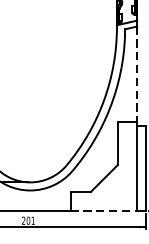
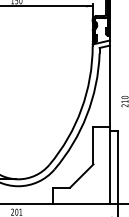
line: (137, 74) -> (110, 86), dashed -> solid
line: (103, 211) -> (81, 204), dashed -> solid

